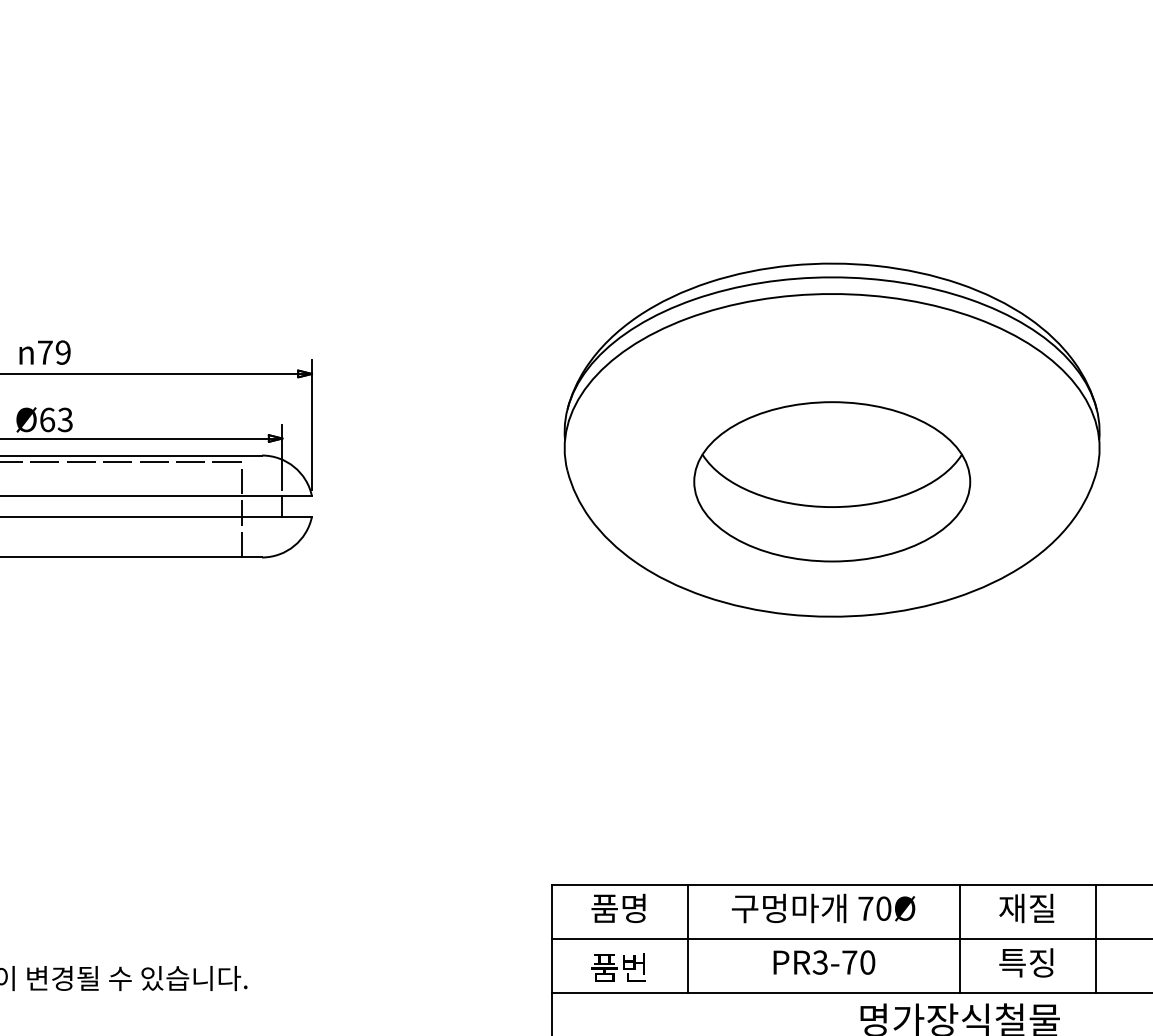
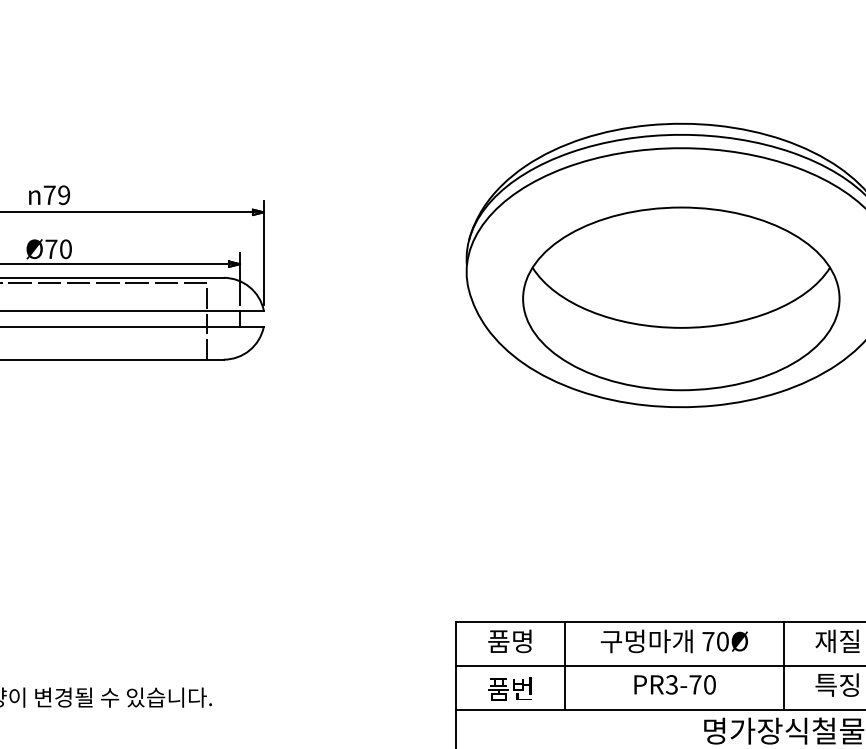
text: (56, 419) -> (58, 248), Ø63 -> Ø70
part: (832, 481) -> (681, 298), size x1.43

